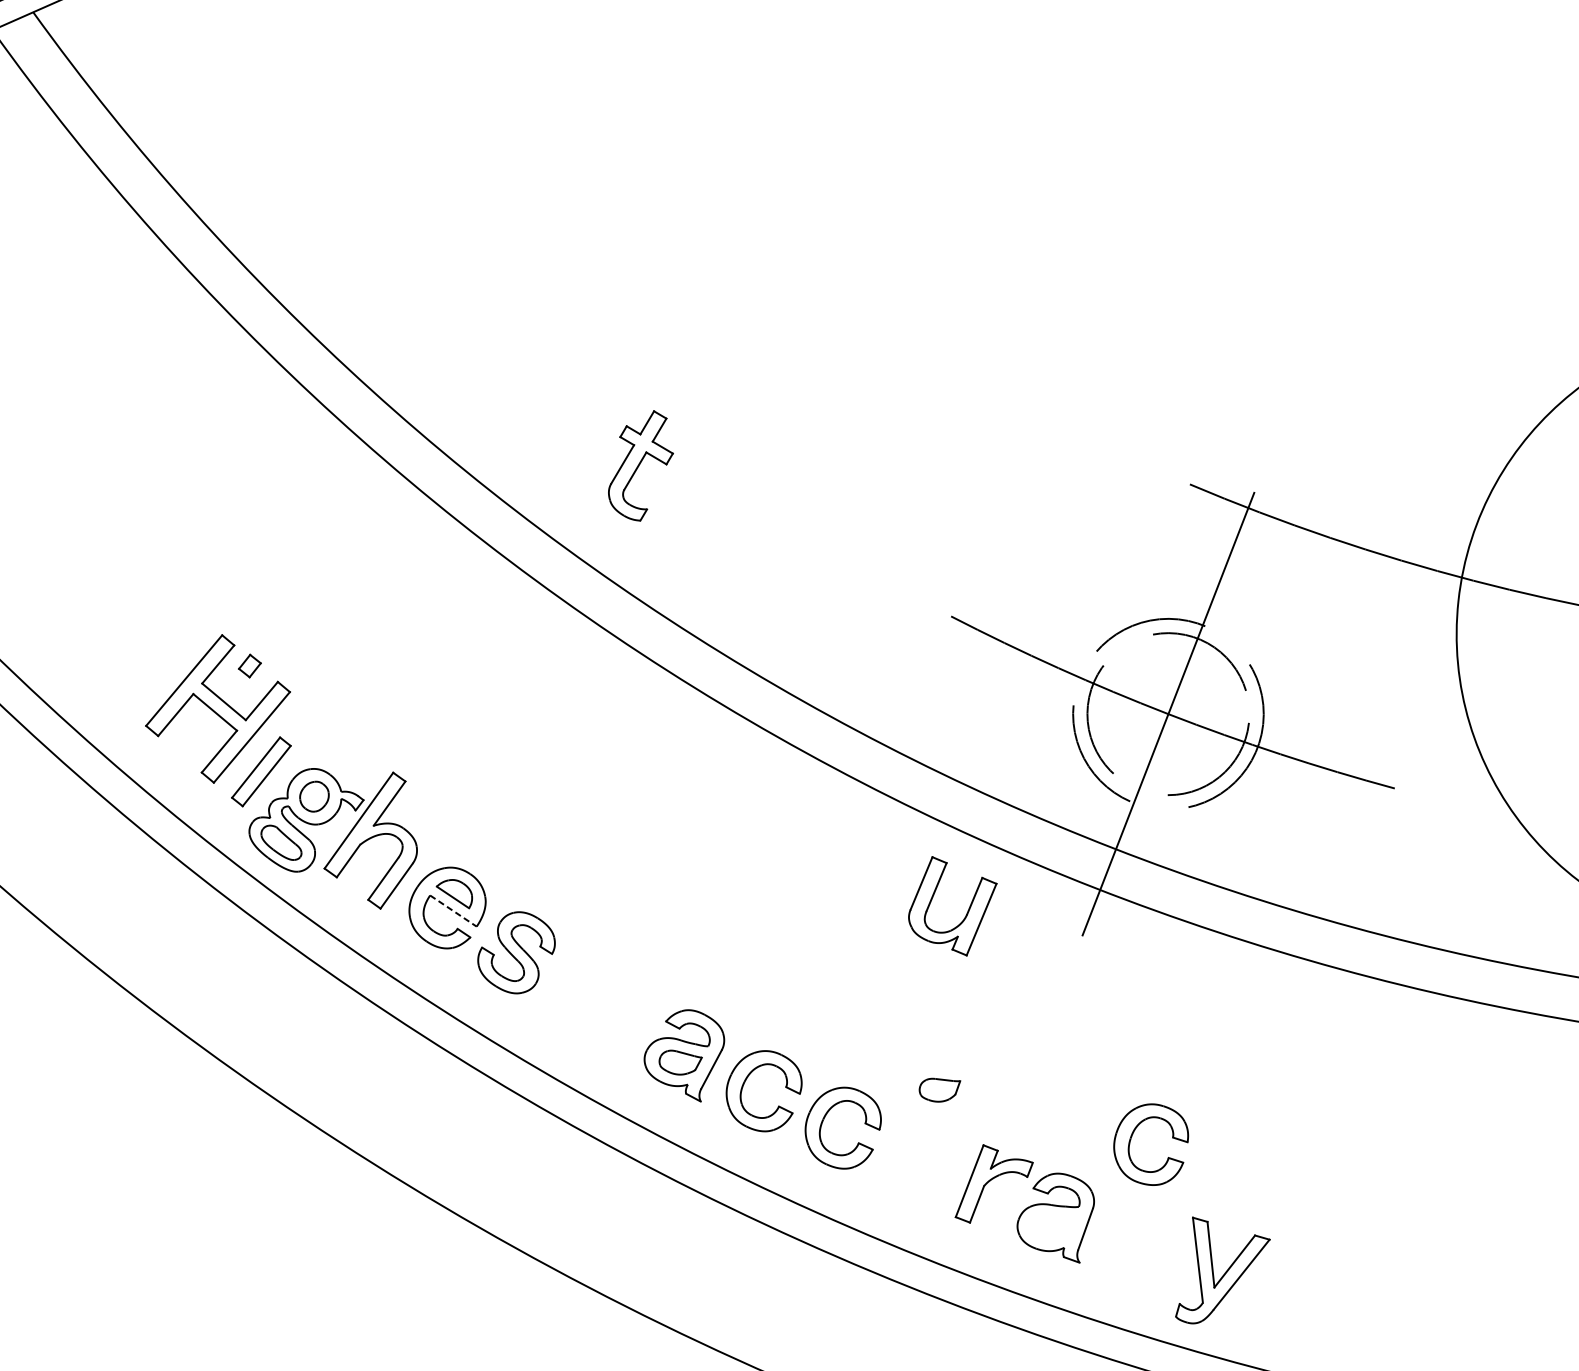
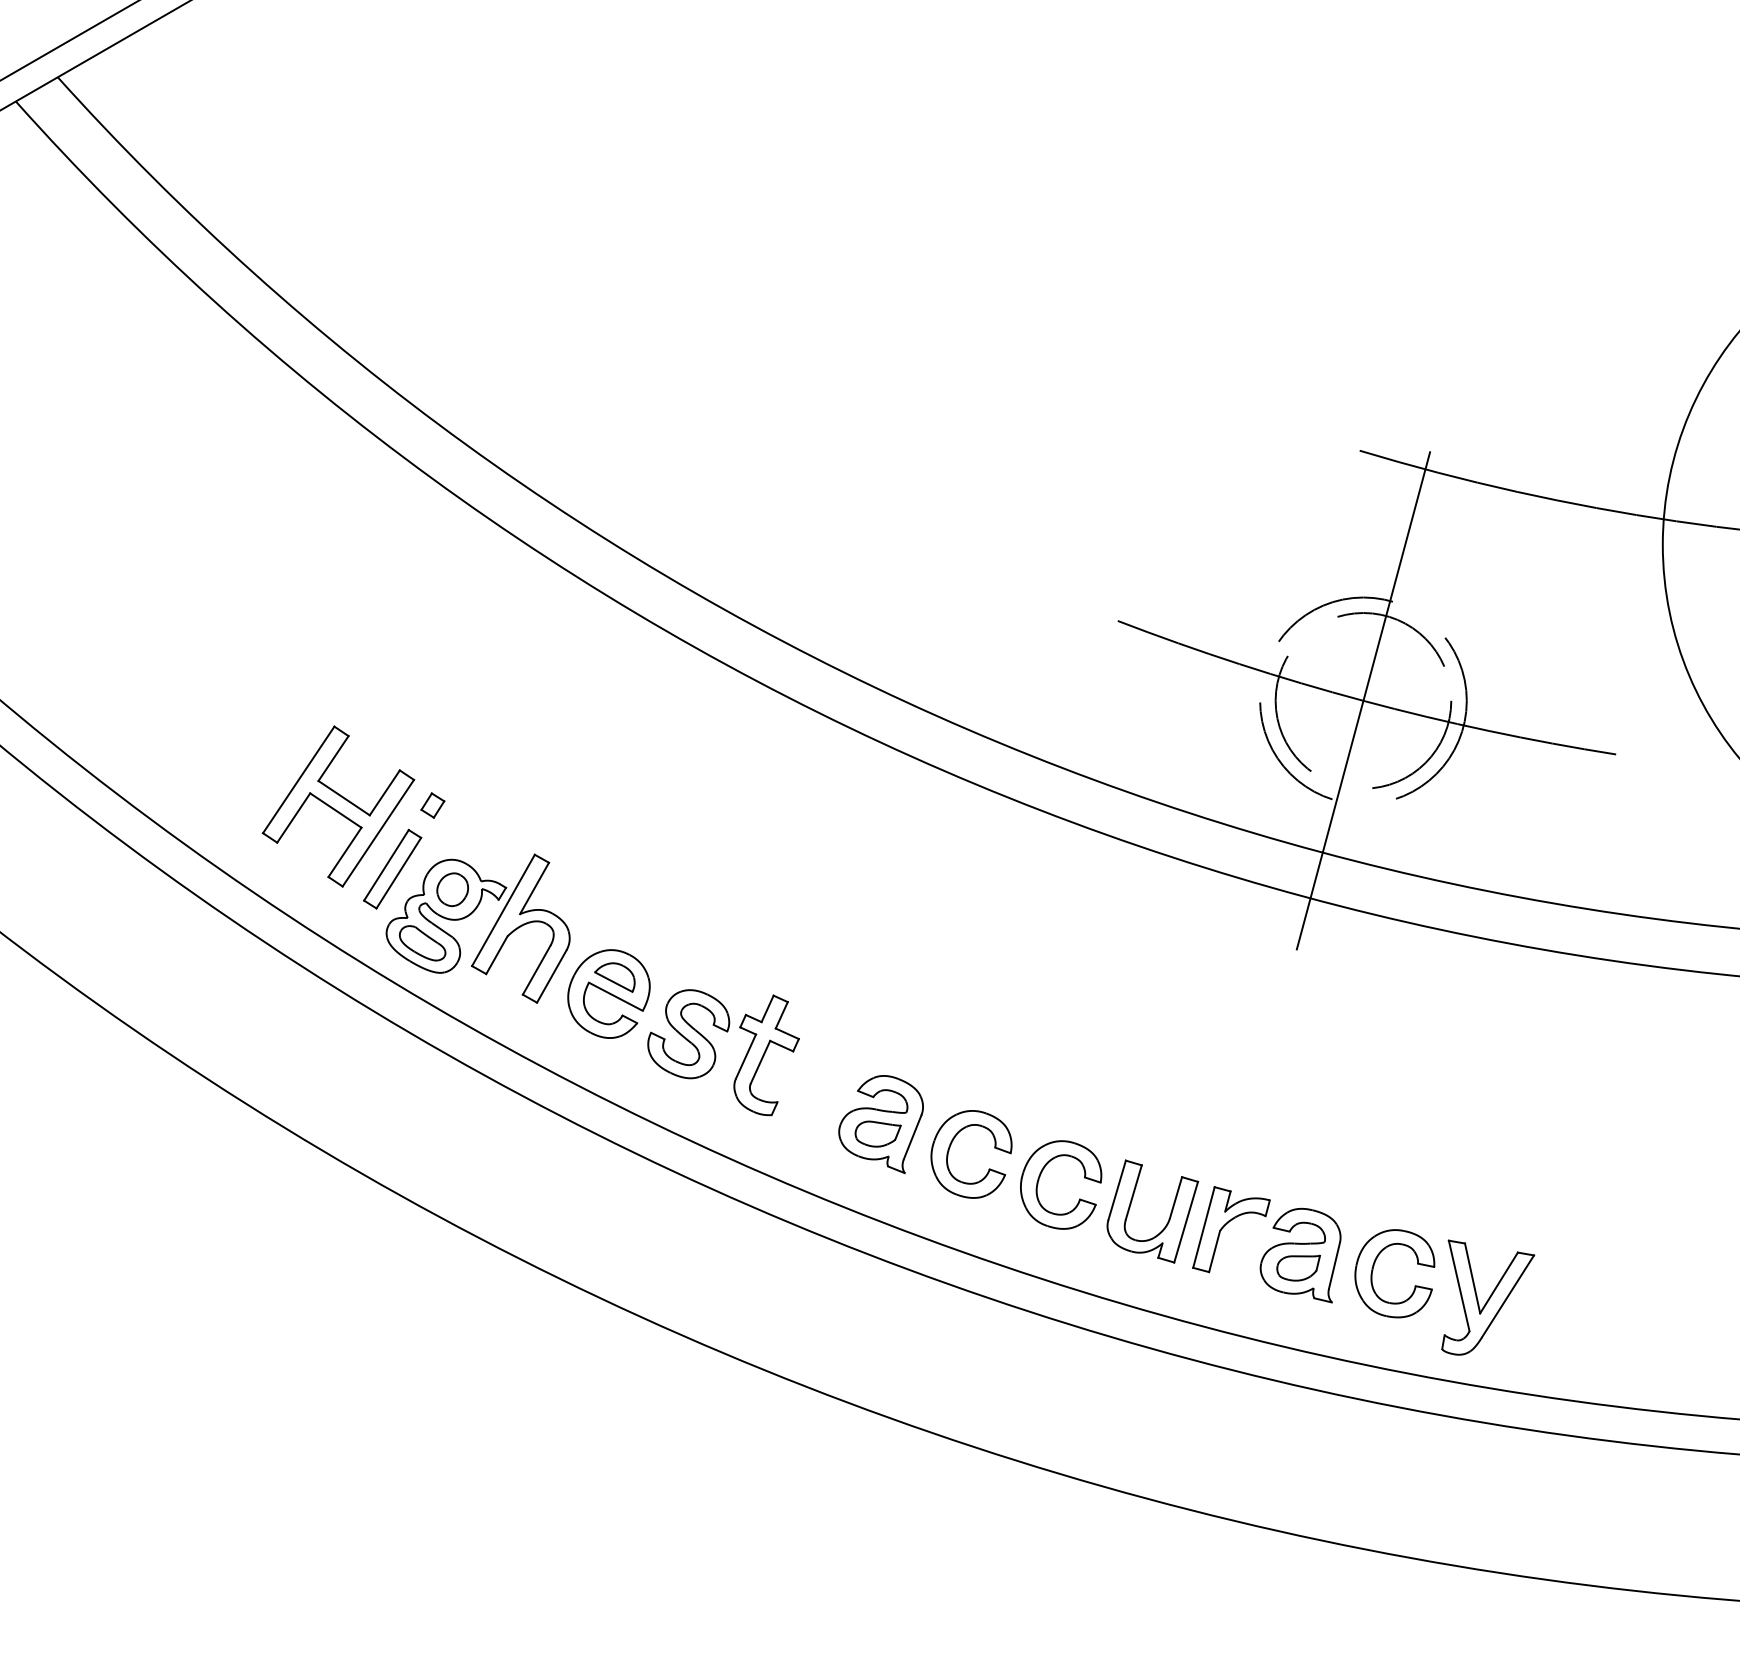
part: (641, 465) -> (766, 1055), moved
part: (249, 665) -> (432, 805), moved
line: (453, 911) -> (616, 997), dashed -> solid
part: (967, 911) -> (1169, 1215), moved
part: (939, 1089) -> (1298, 1267), moved
part: (1132, 1135) -> (1374, 1266), moved

